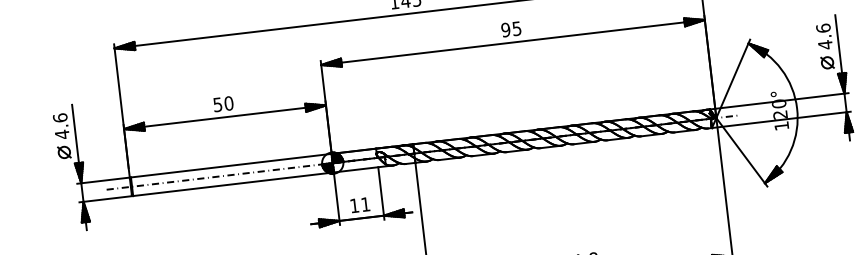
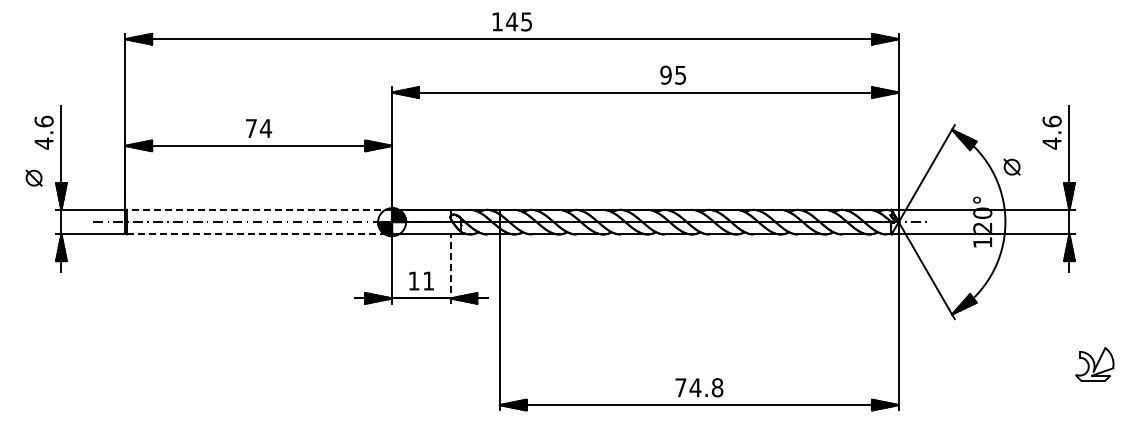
text: (510, 28) -> (672, 74), moved
part: (827, 62) -> (1011, 166), moved
text: (223, 104) -> (258, 128), 50 -> 74
part: (63, 152) -> (33, 177), moved
line: (231, 165) -> (259, 209), solid -> dashed
line: (233, 184) -> (259, 234), solid -> dashed
line: (381, 193) -> (450, 269), solid -> dashed

